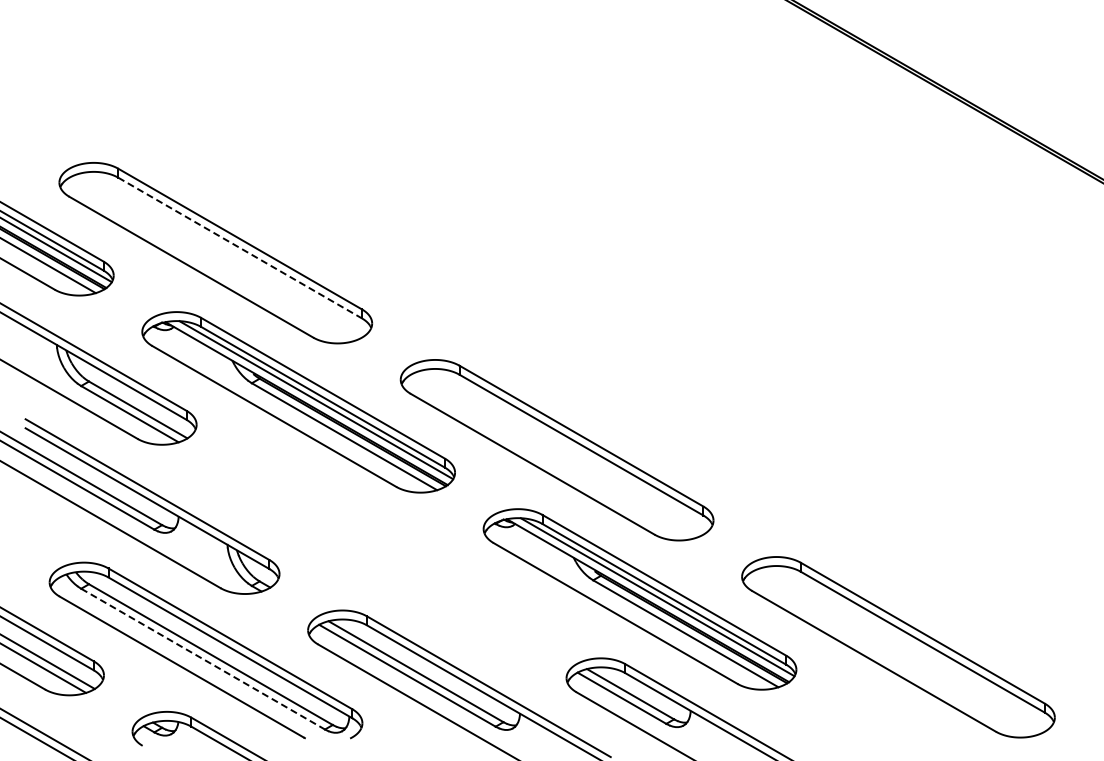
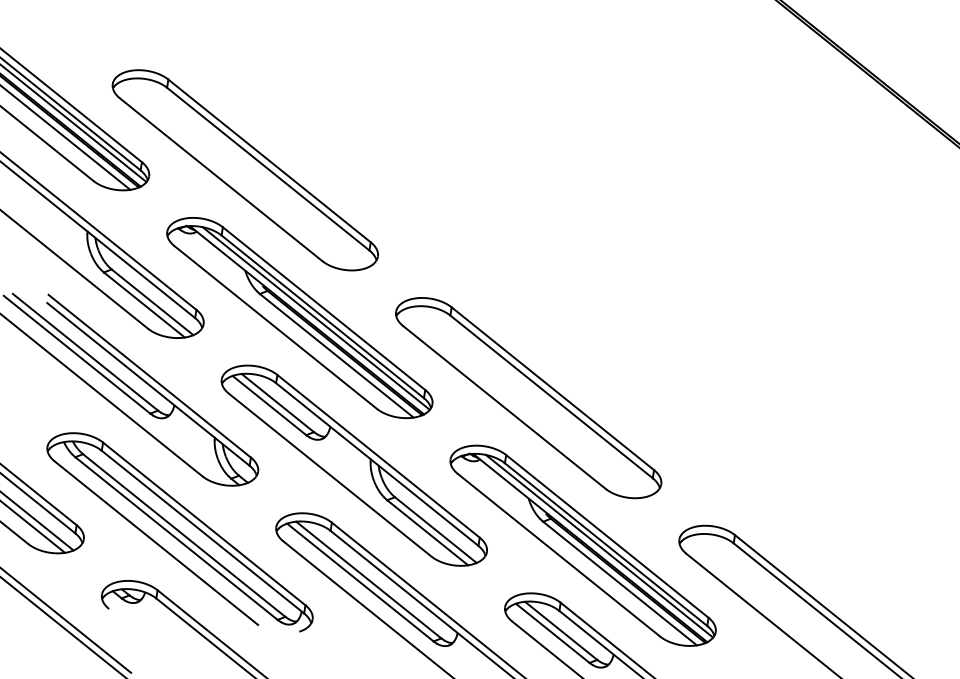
line: (240, 248) -> (268, 169), dashed -> solid
part: (381, 551) -> (354, 465), added
line: (203, 659) -> (176, 538), dashed -> solid

